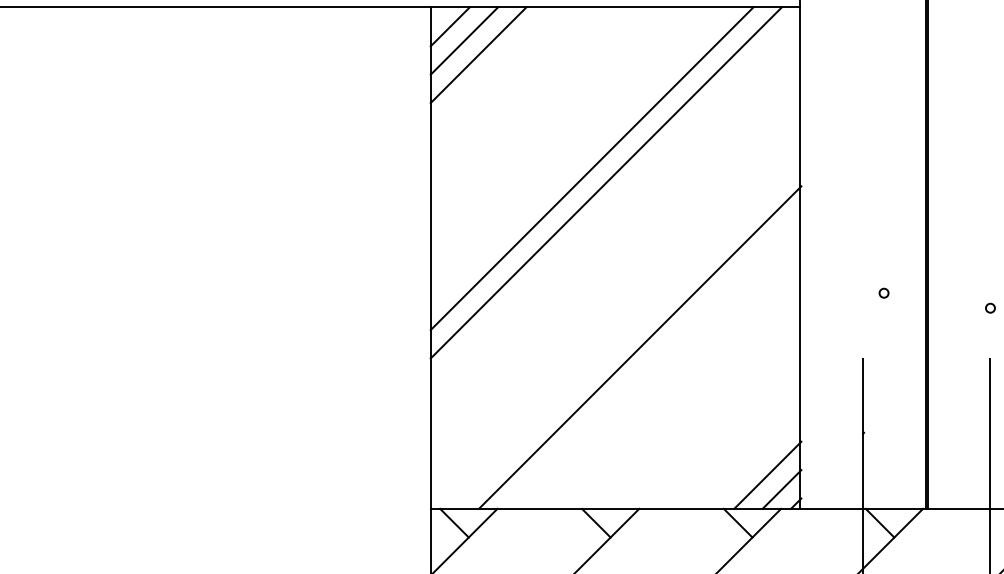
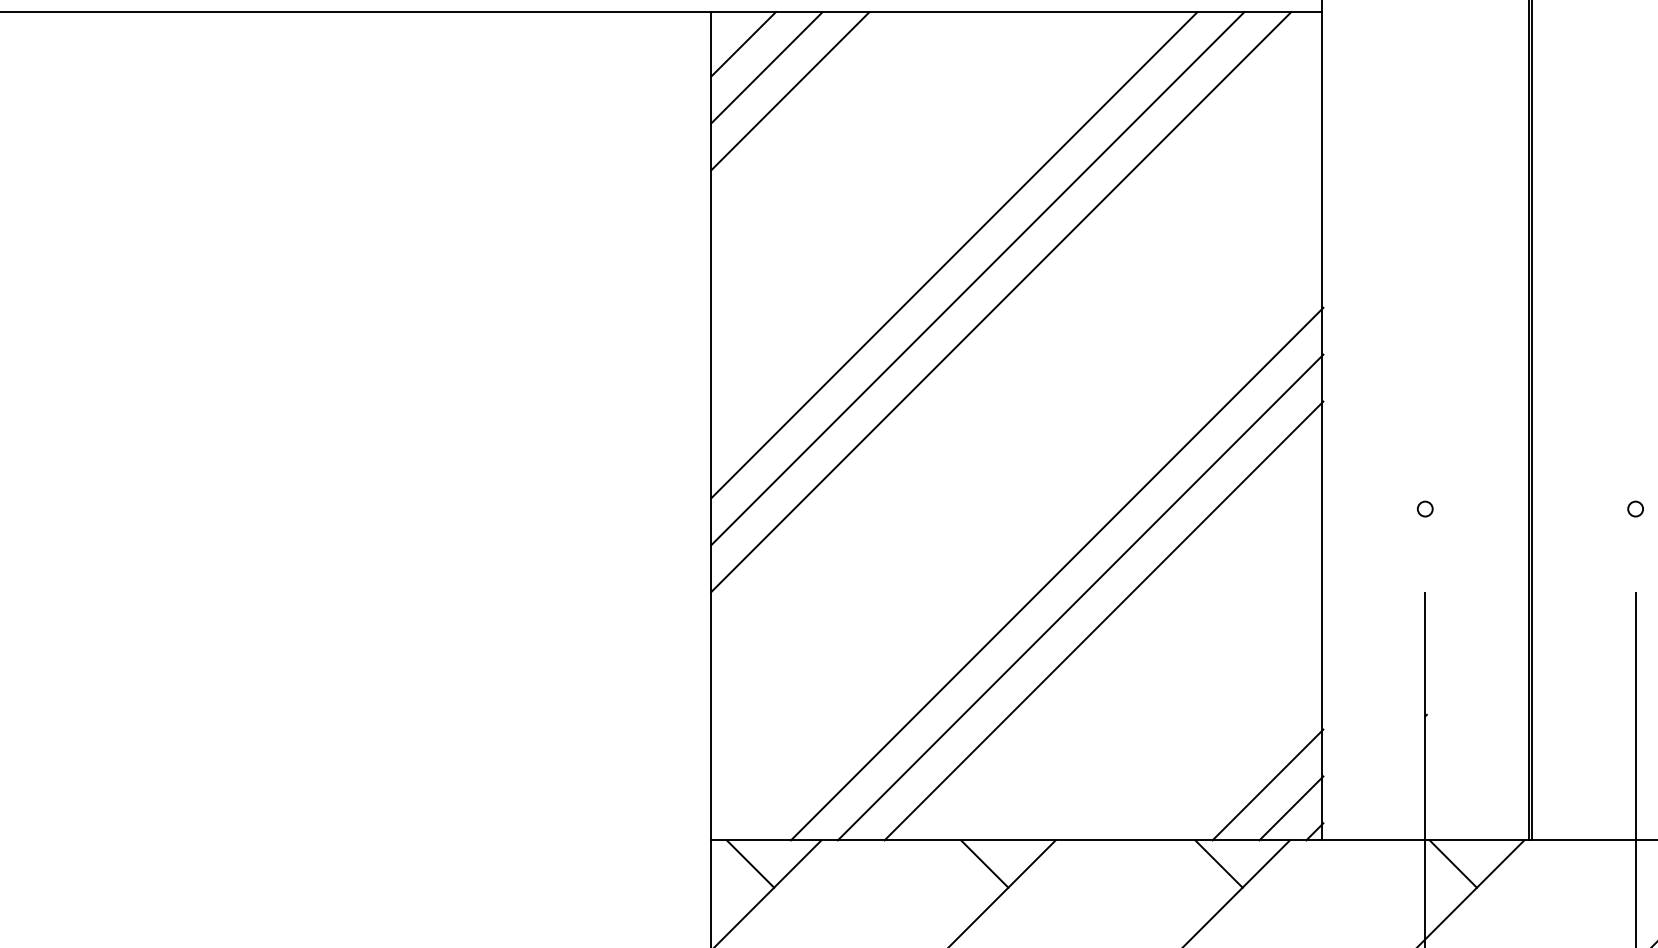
line: (577, 154) -> (953, 255), added
circle: (883, 292) -> (1424, 507), moved
line: (654, 361) -> (1080, 597), added
line: (668, 375) -> (1103, 620), added

